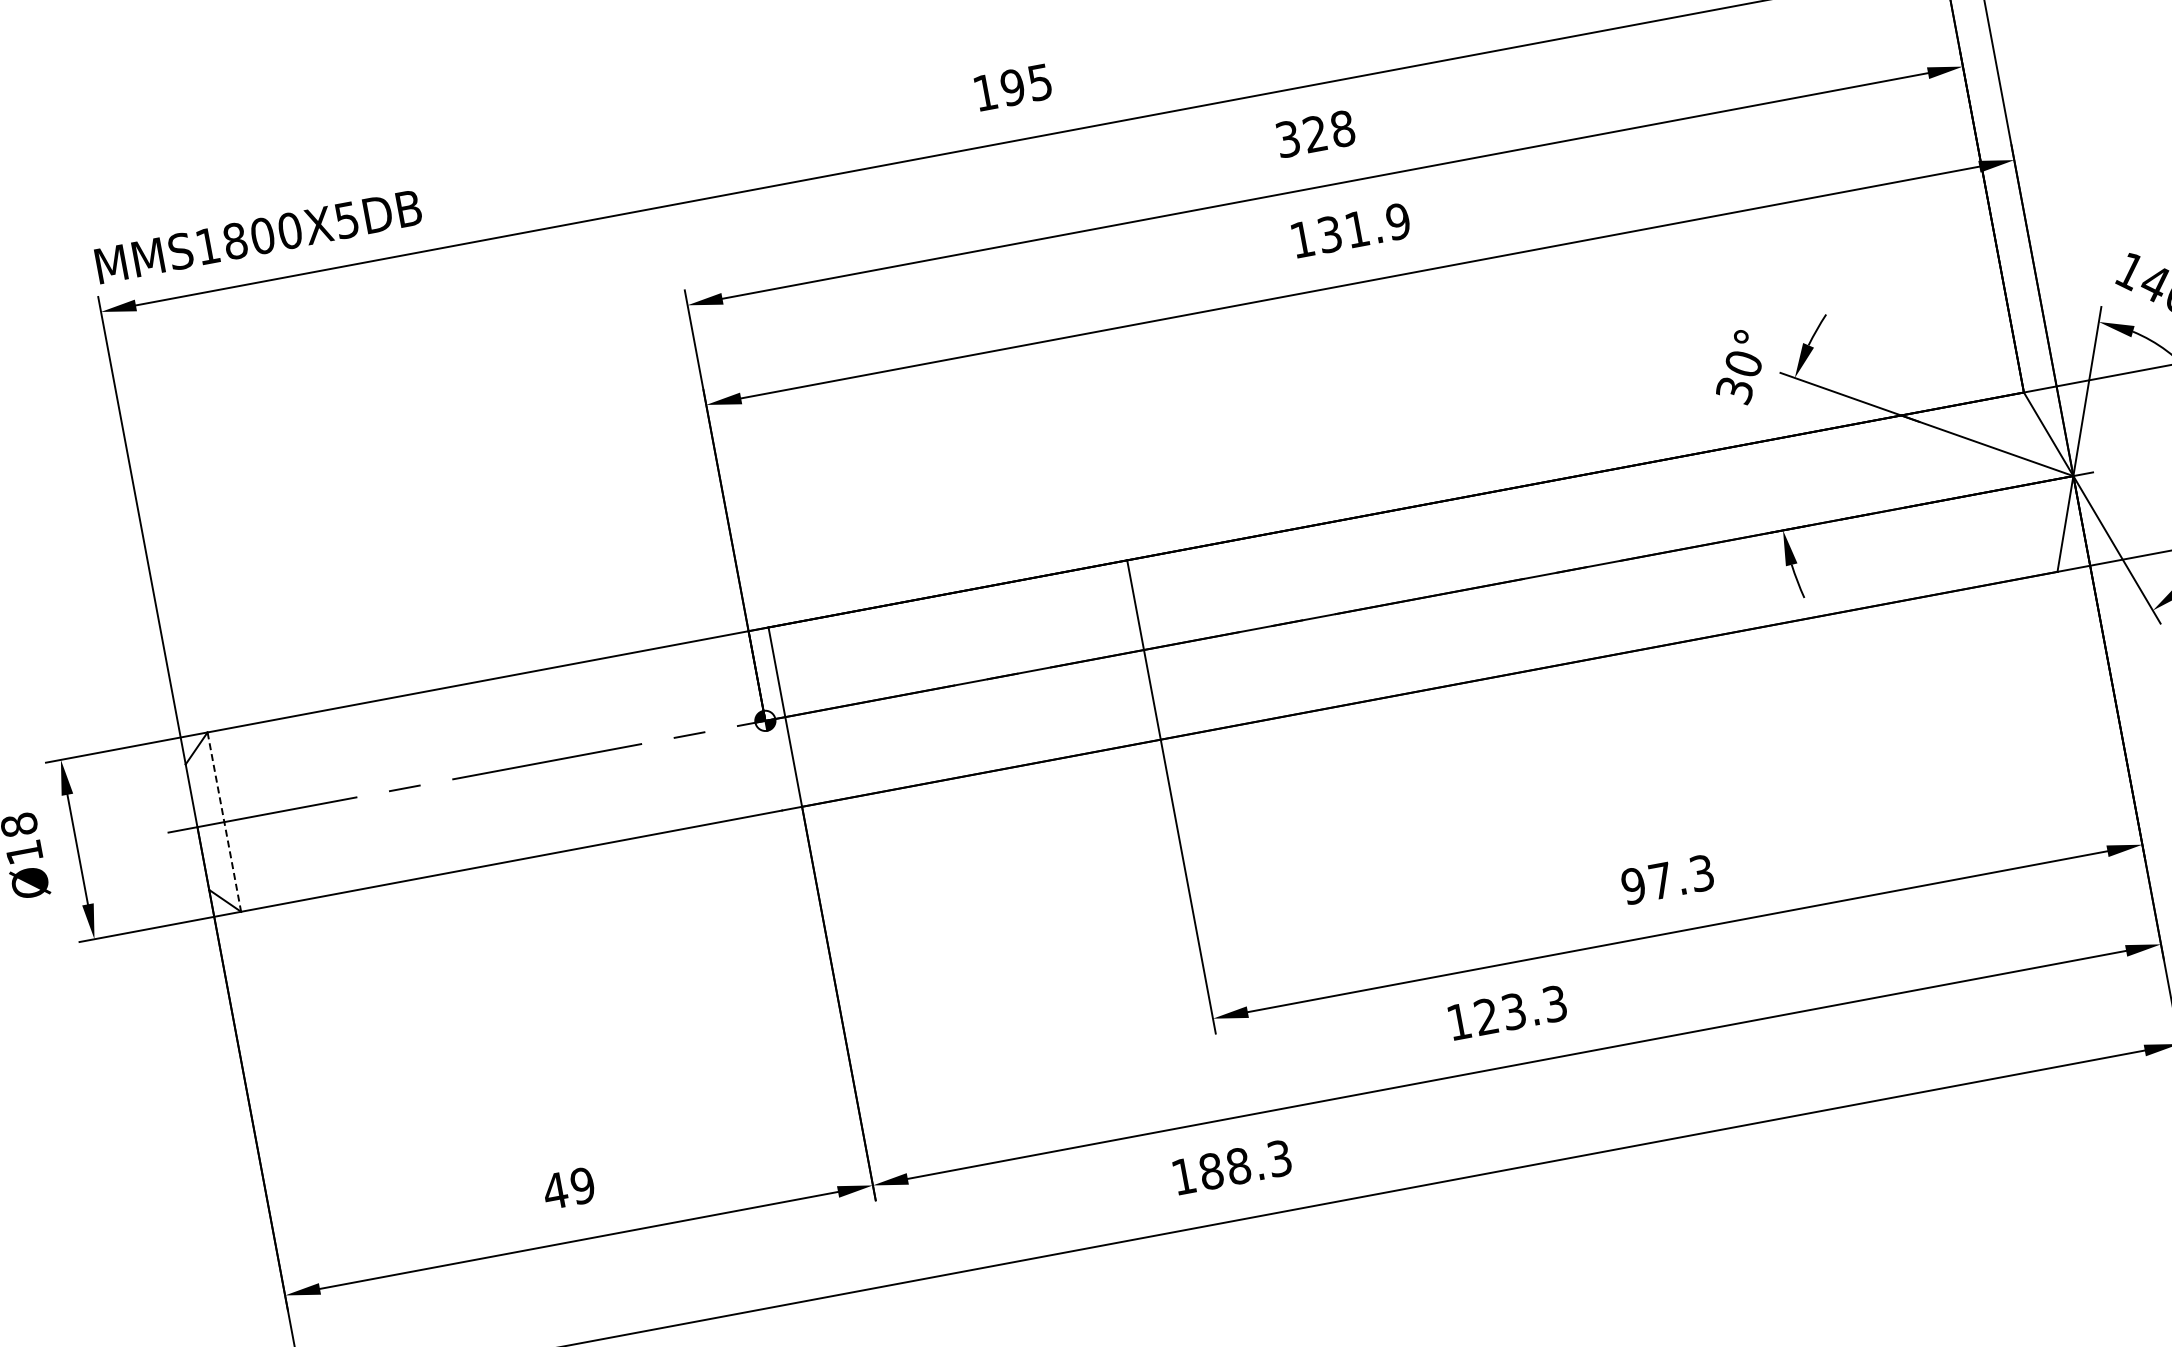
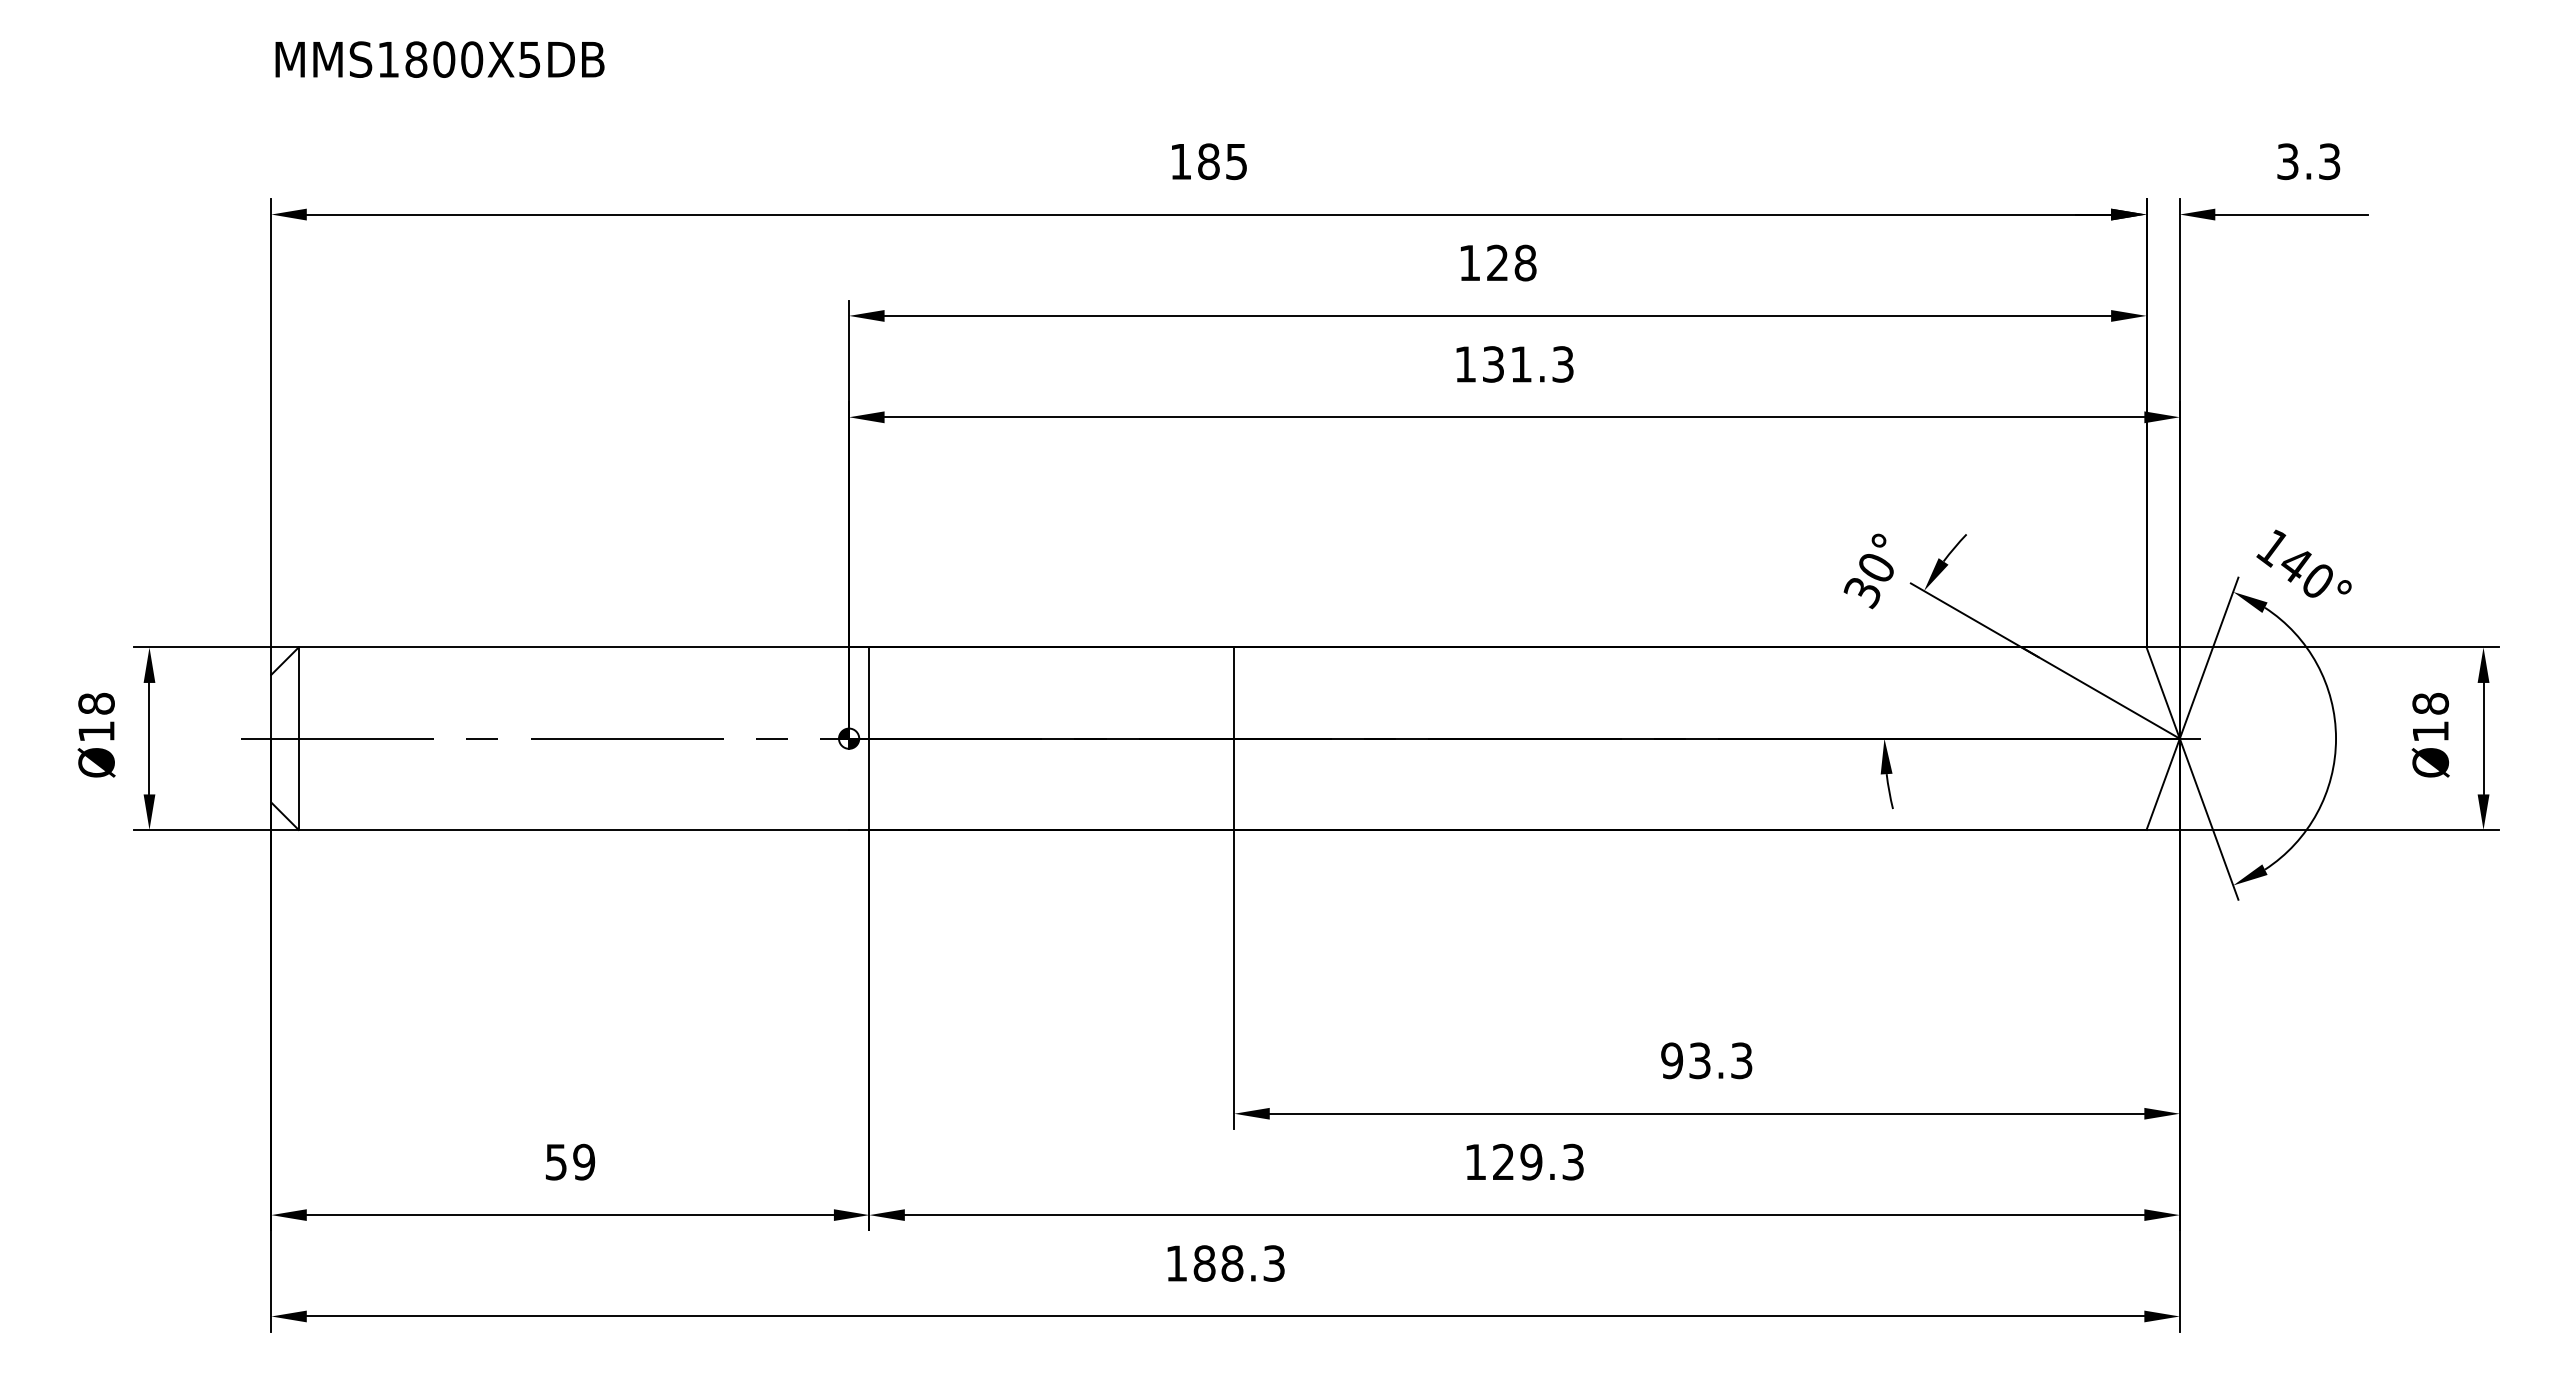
text: (1012, 87) -> (1208, 161), 195 -> 185
text: (1287, 138) -> (1469, 262), 328 -> 128
text: (1397, 221) -> (1562, 364), 131.9 -> 131.3
text: (258, 236) -> (439, 59), moved
line: (224, 822) -> (298, 739), dashed -> solid
text: (1660, 880) -> (1699, 1060), 97.3 -> 93.3
text: (1514, 1011) -> (1531, 1162), 123.3 -> 129.3
text: (554, 1191) -> (555, 1162), 49 -> 59

